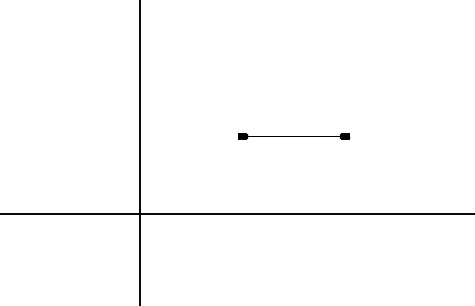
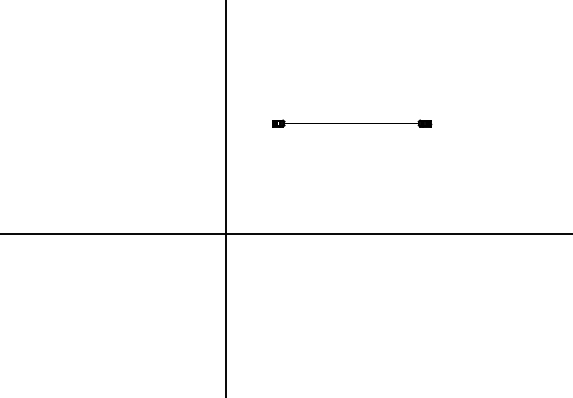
part: (294, 136) -> (352, 123), moved

